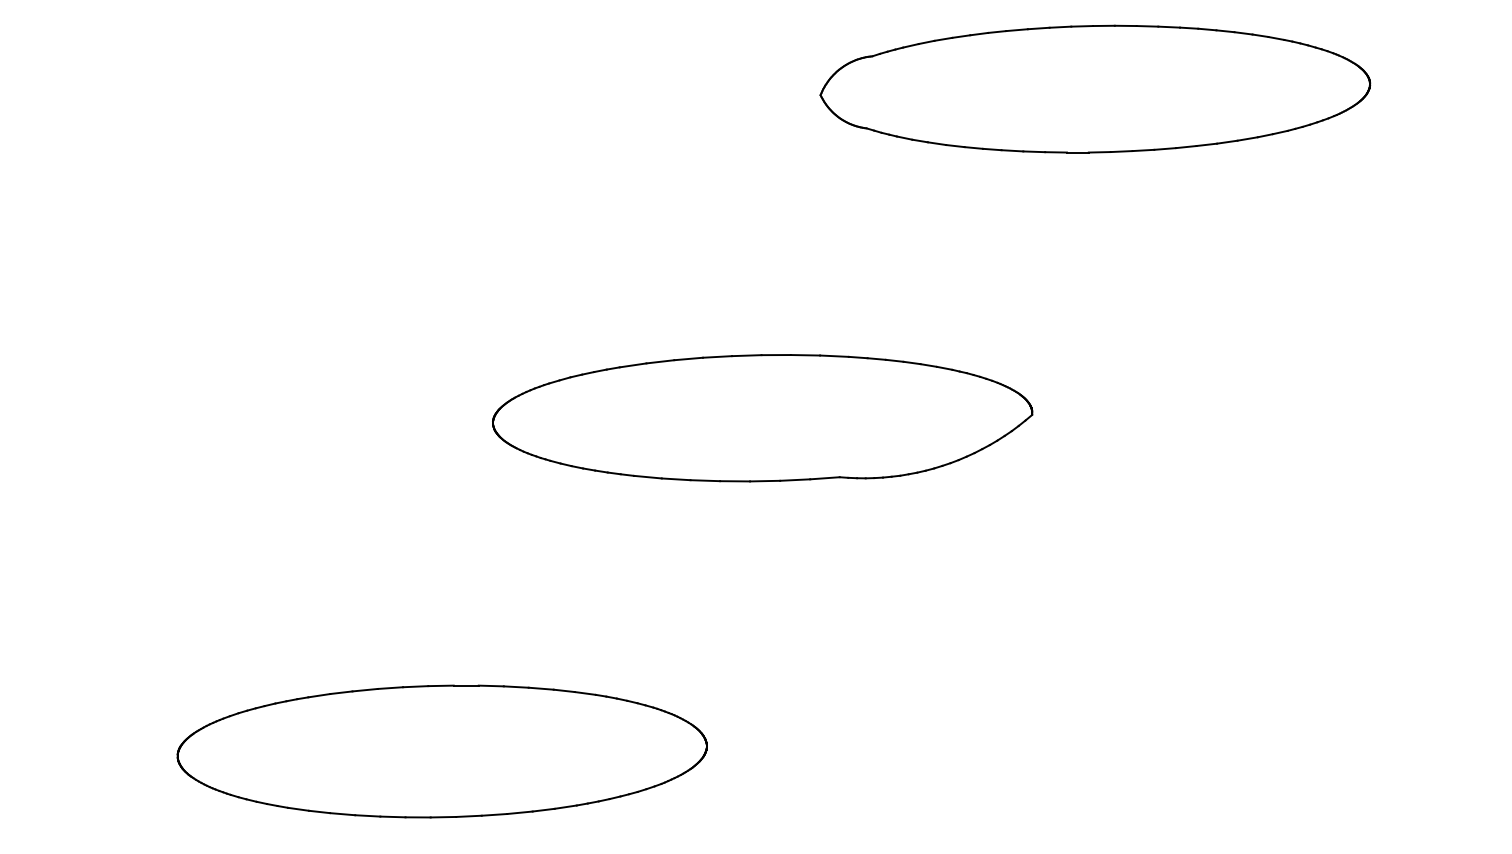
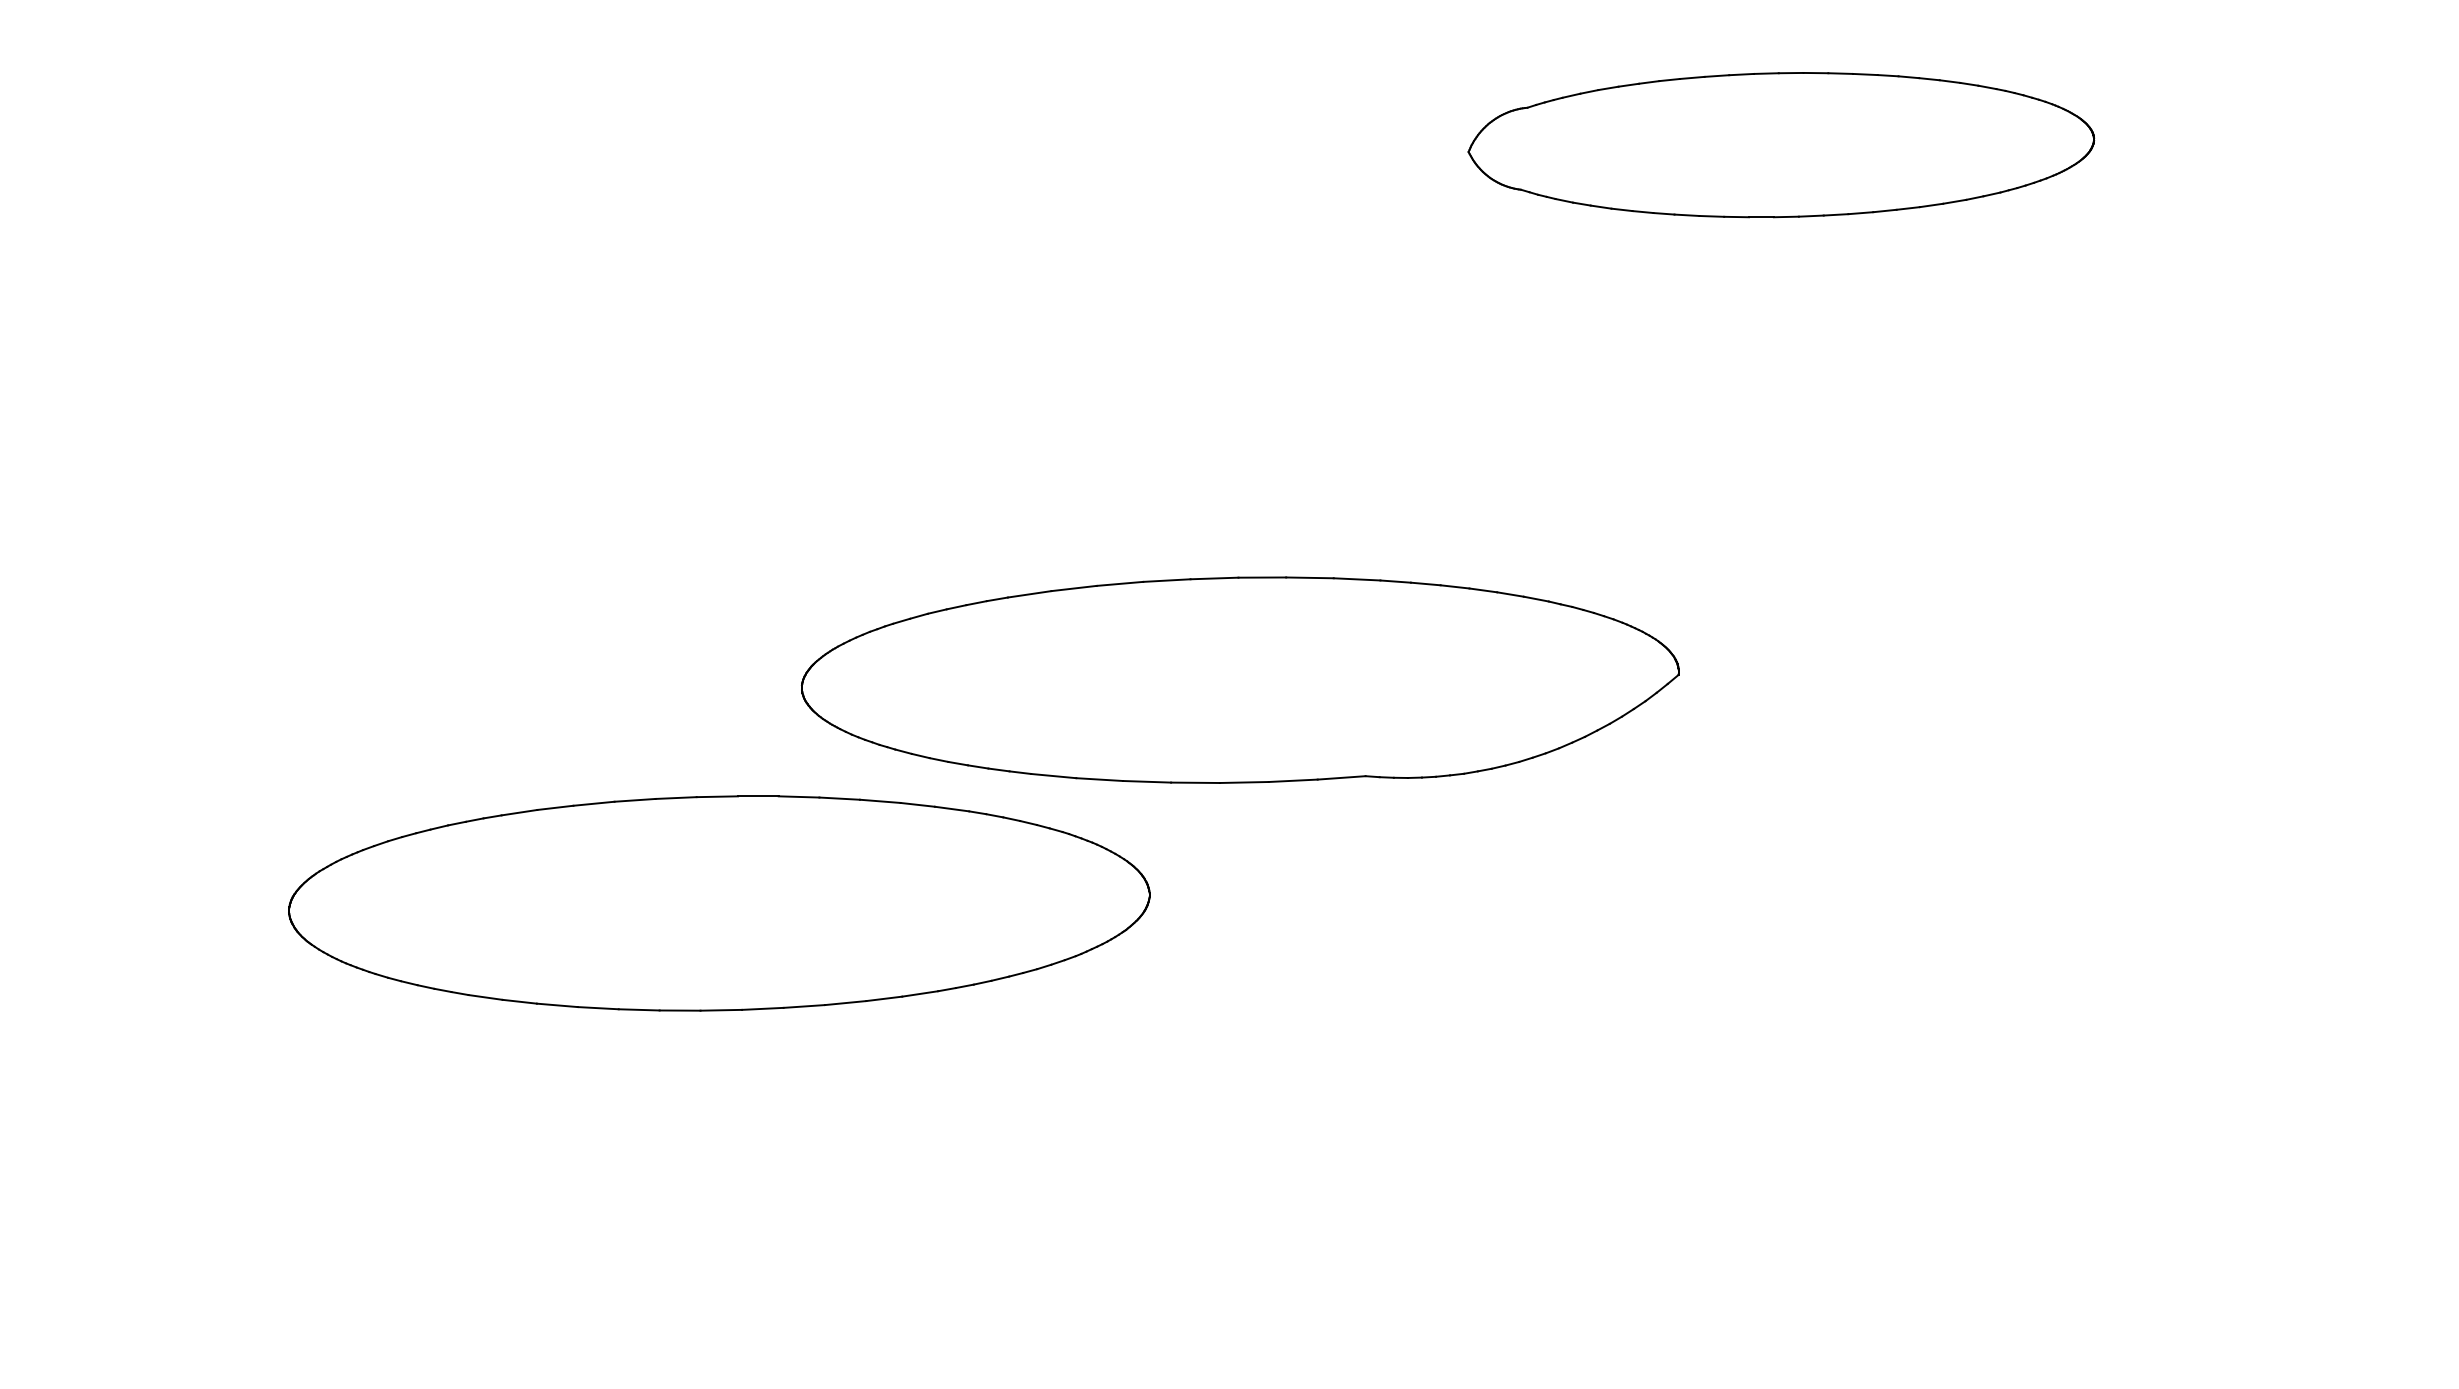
part: (1095, 88) -> (1781, 144), size x0.7
part: (441, 751) -> (718, 903), moved

